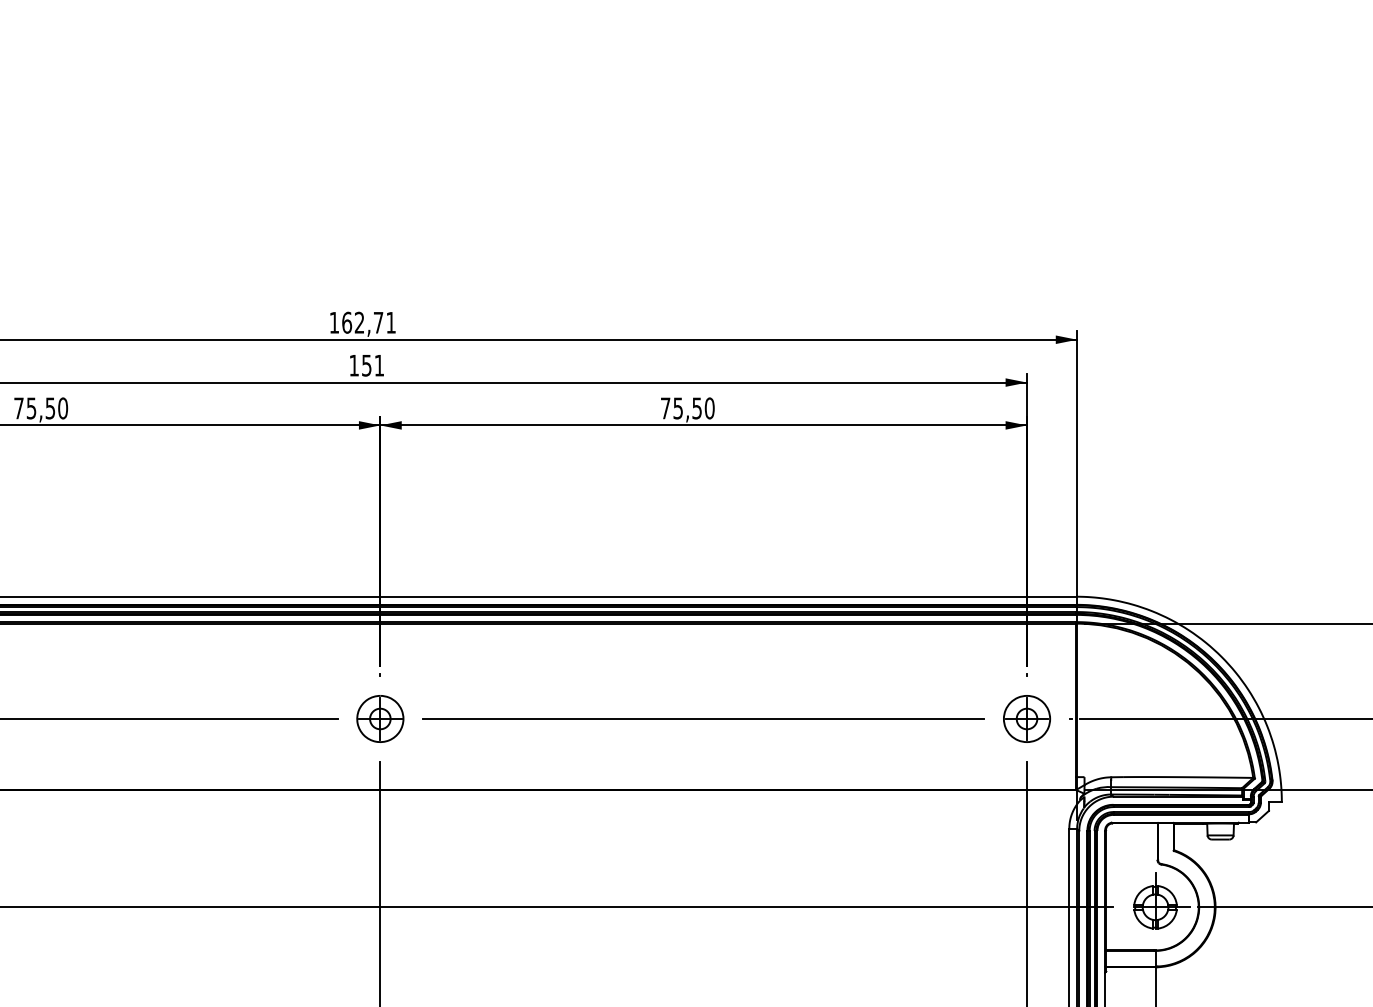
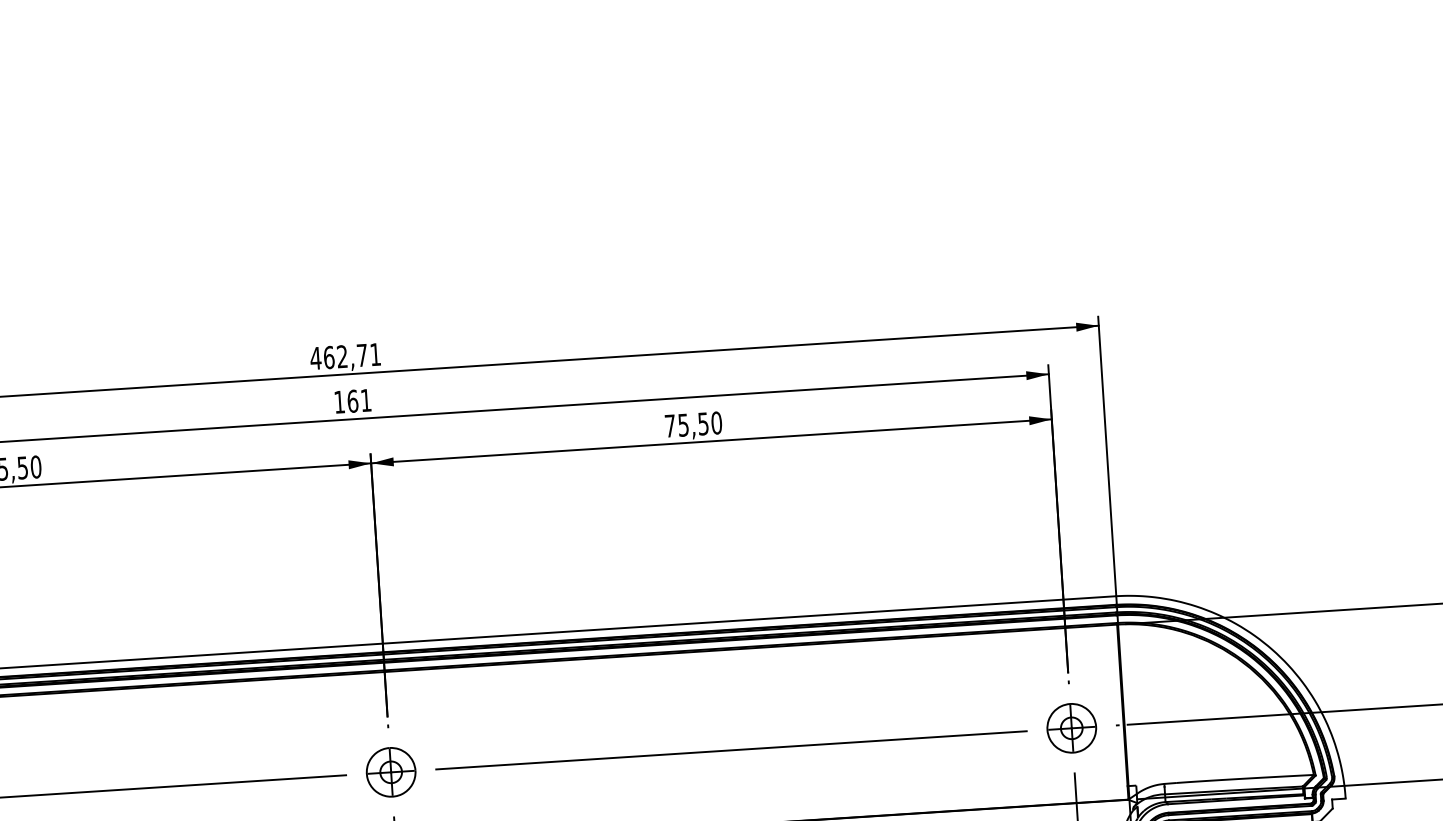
text: (334, 322) -> (315, 358), 162,71 -> 462,71
text: (366, 365) -> (352, 401), 151 -> 161

